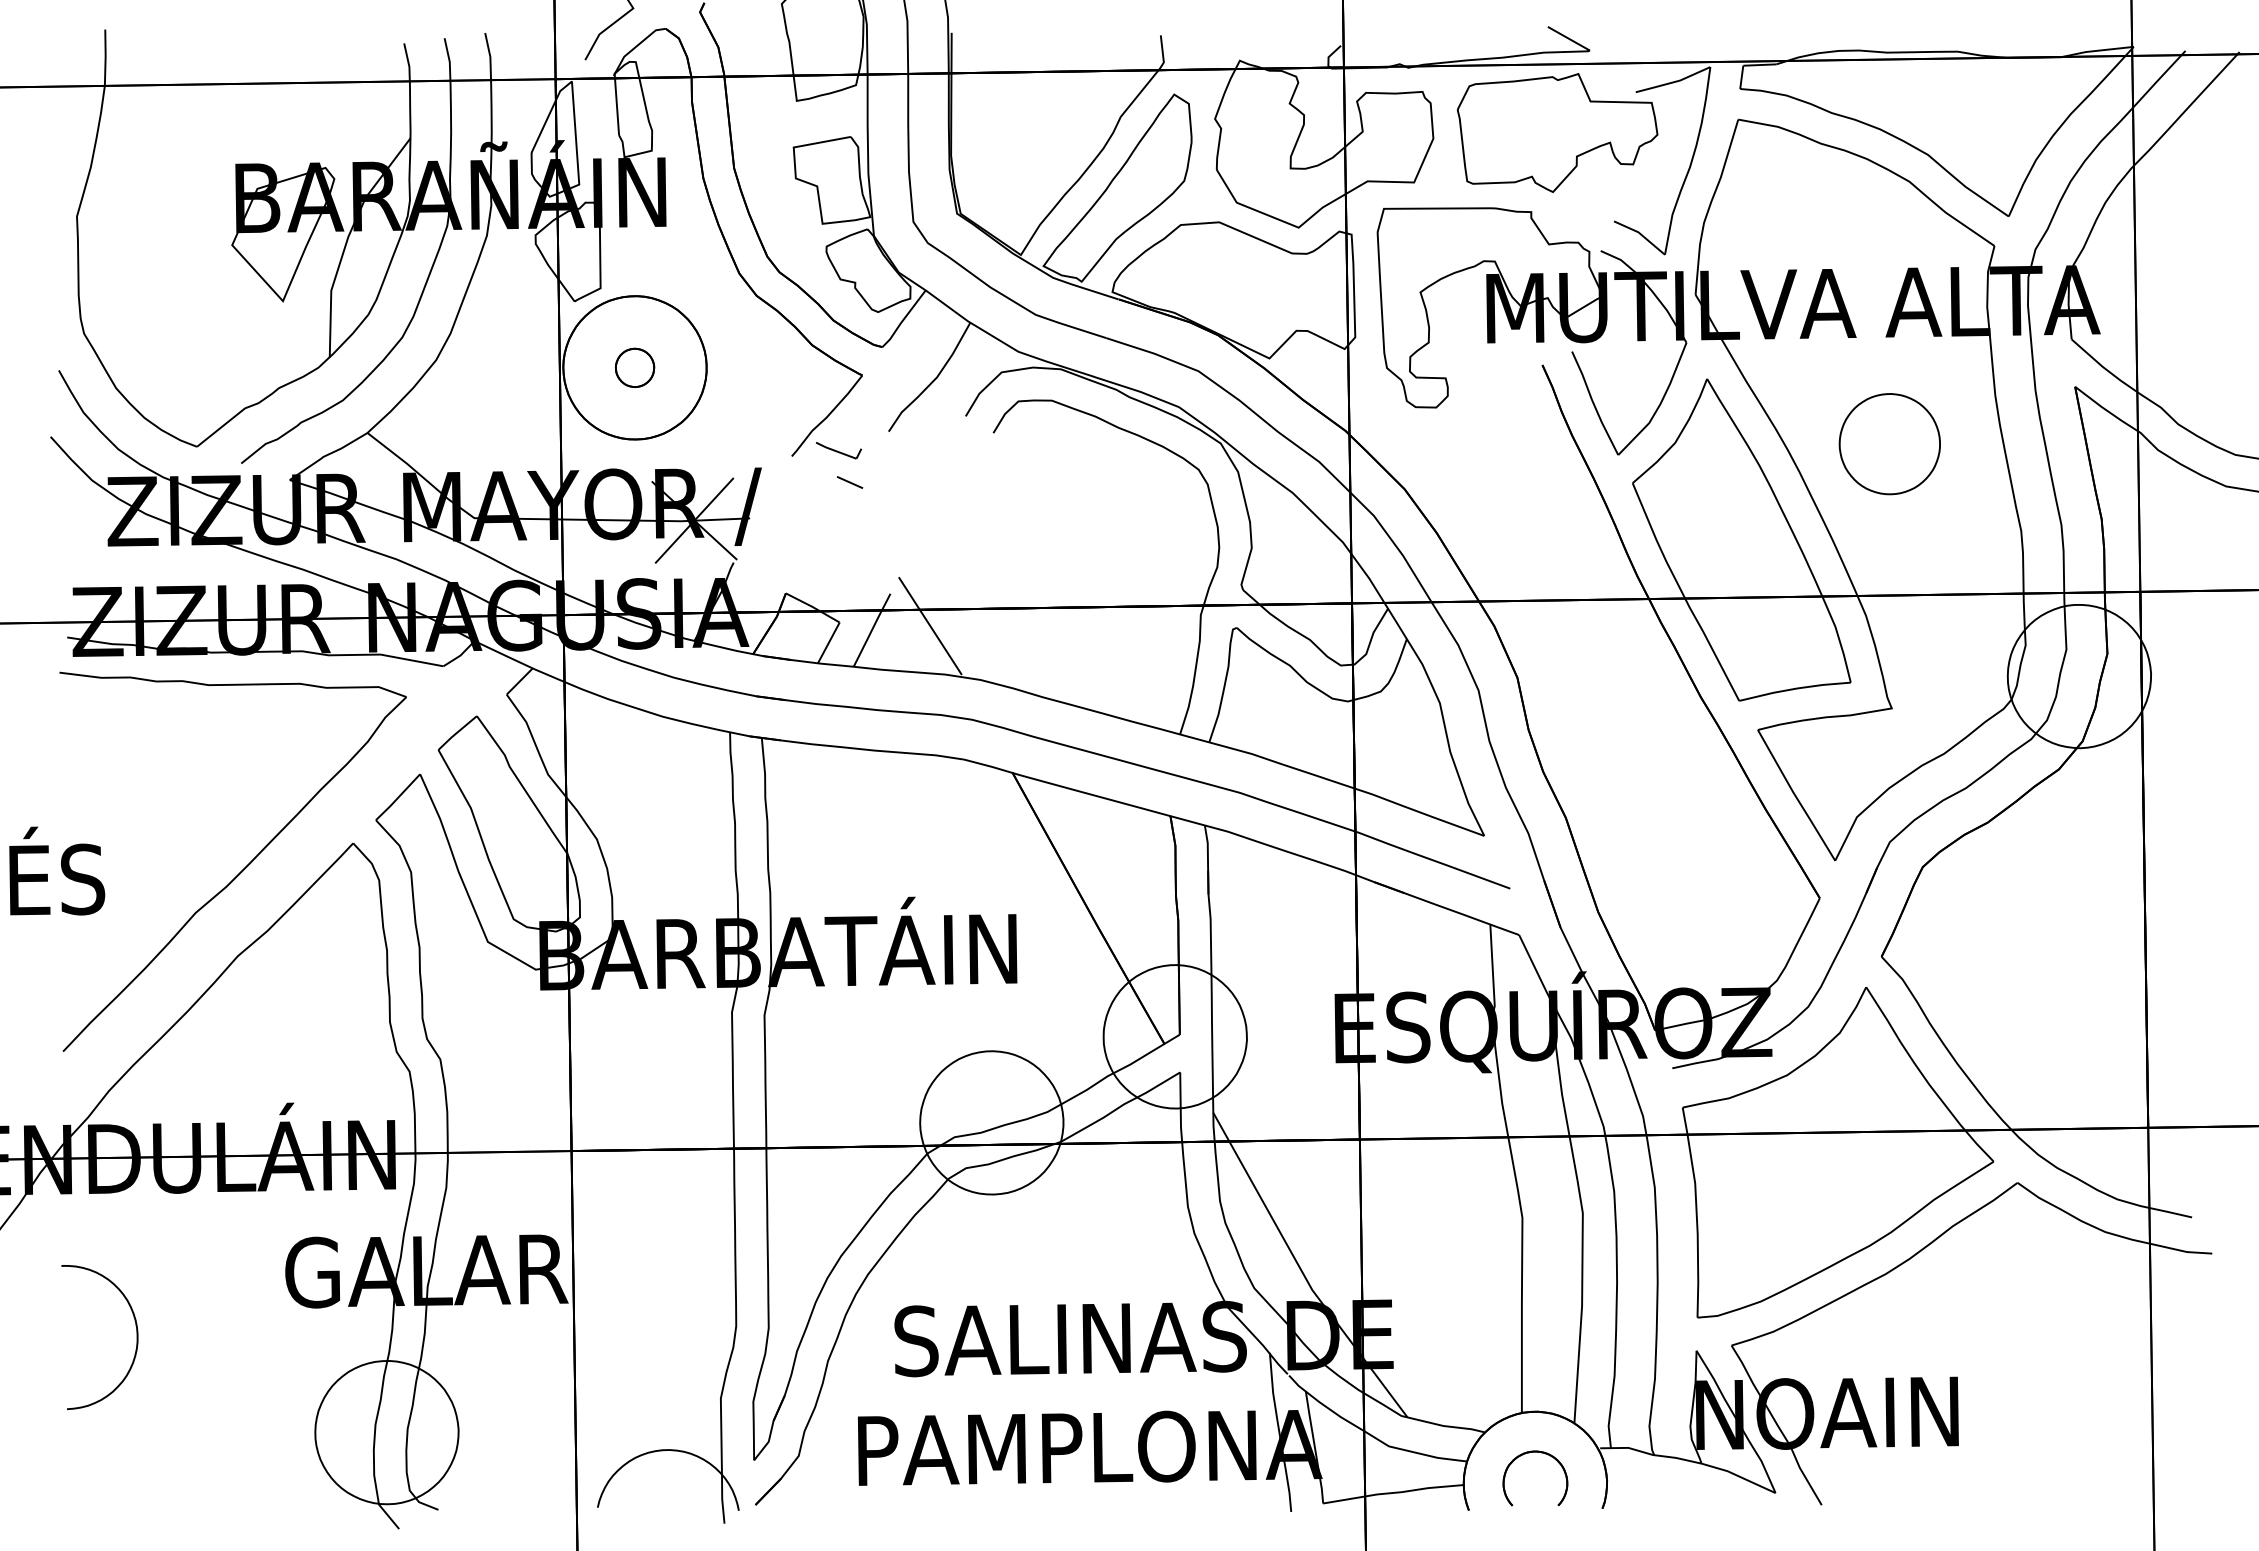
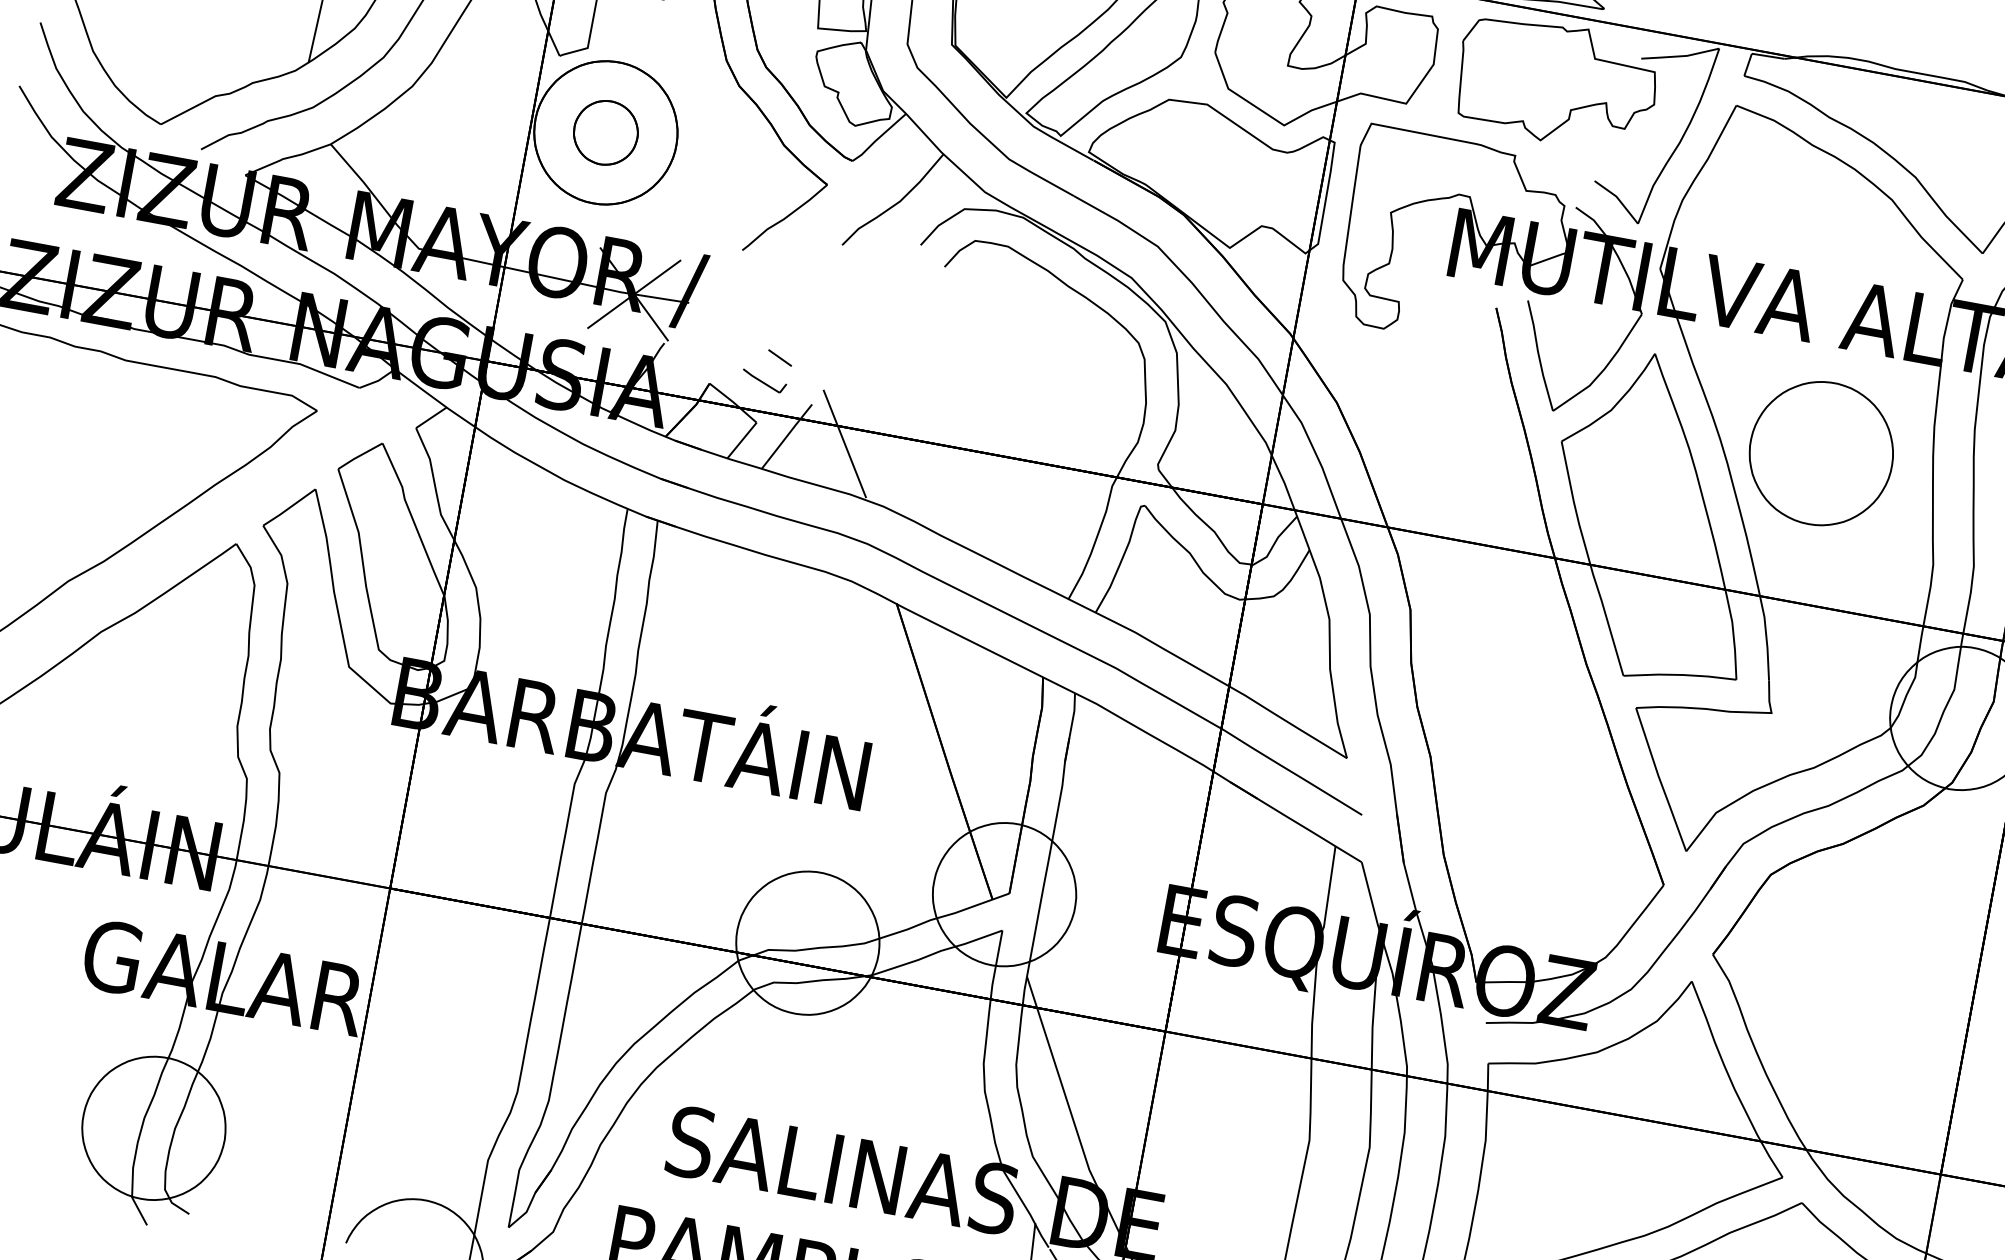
part: (634, 367) -> (605, 132), size x1.67
part: (1889, 443) -> (1821, 452), size x1.43
part: (838, 450) -> (763, 381), moved
line: (849, 482) -> (779, 357), moved

